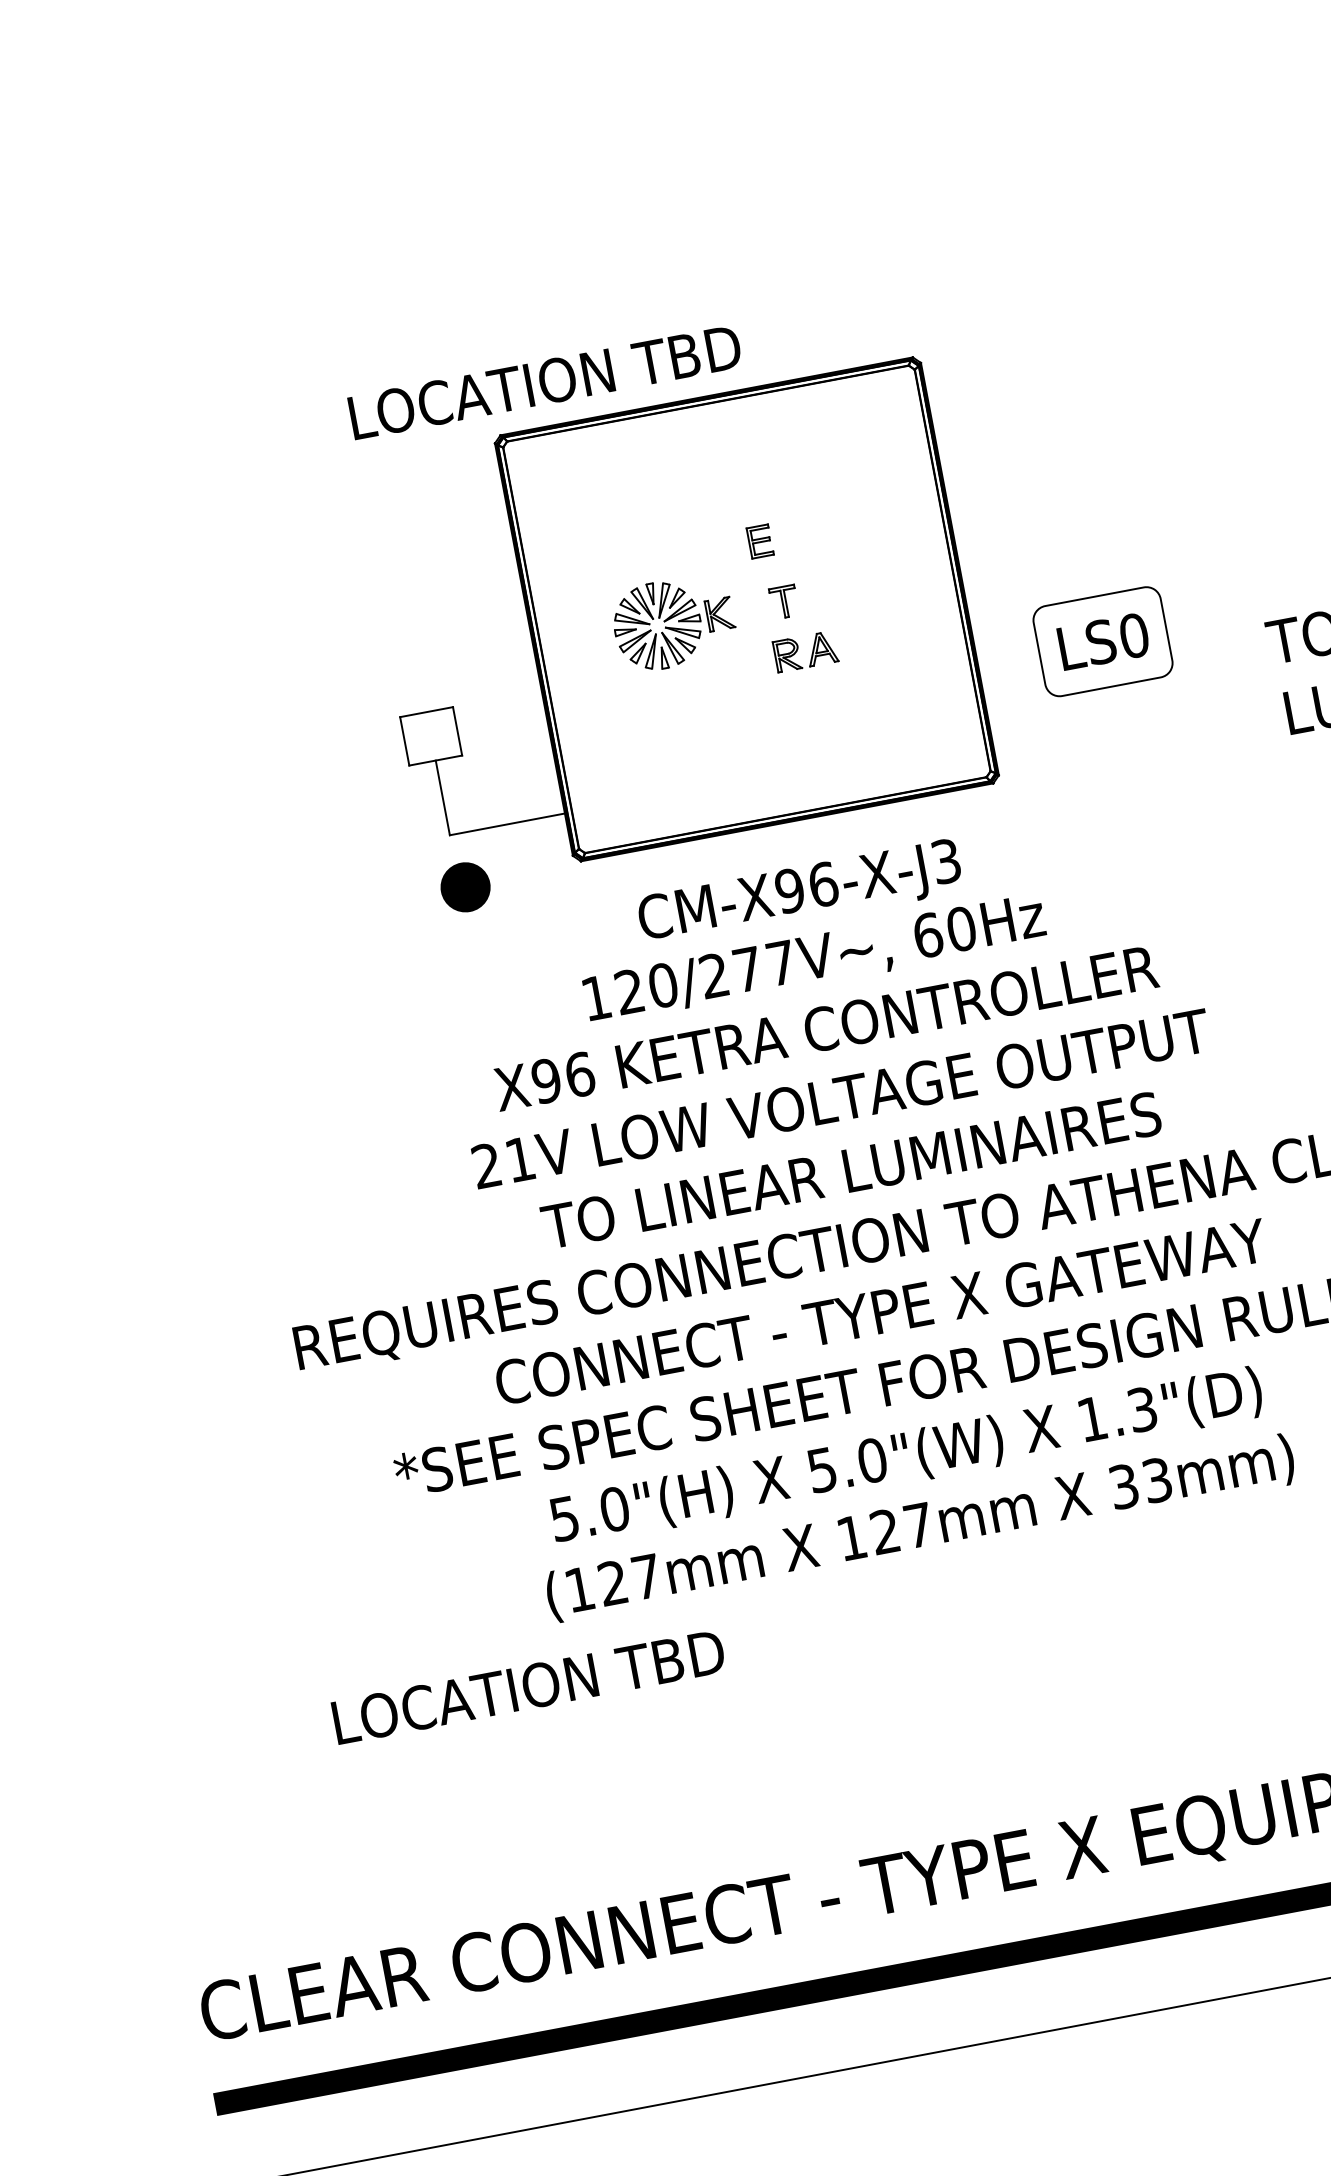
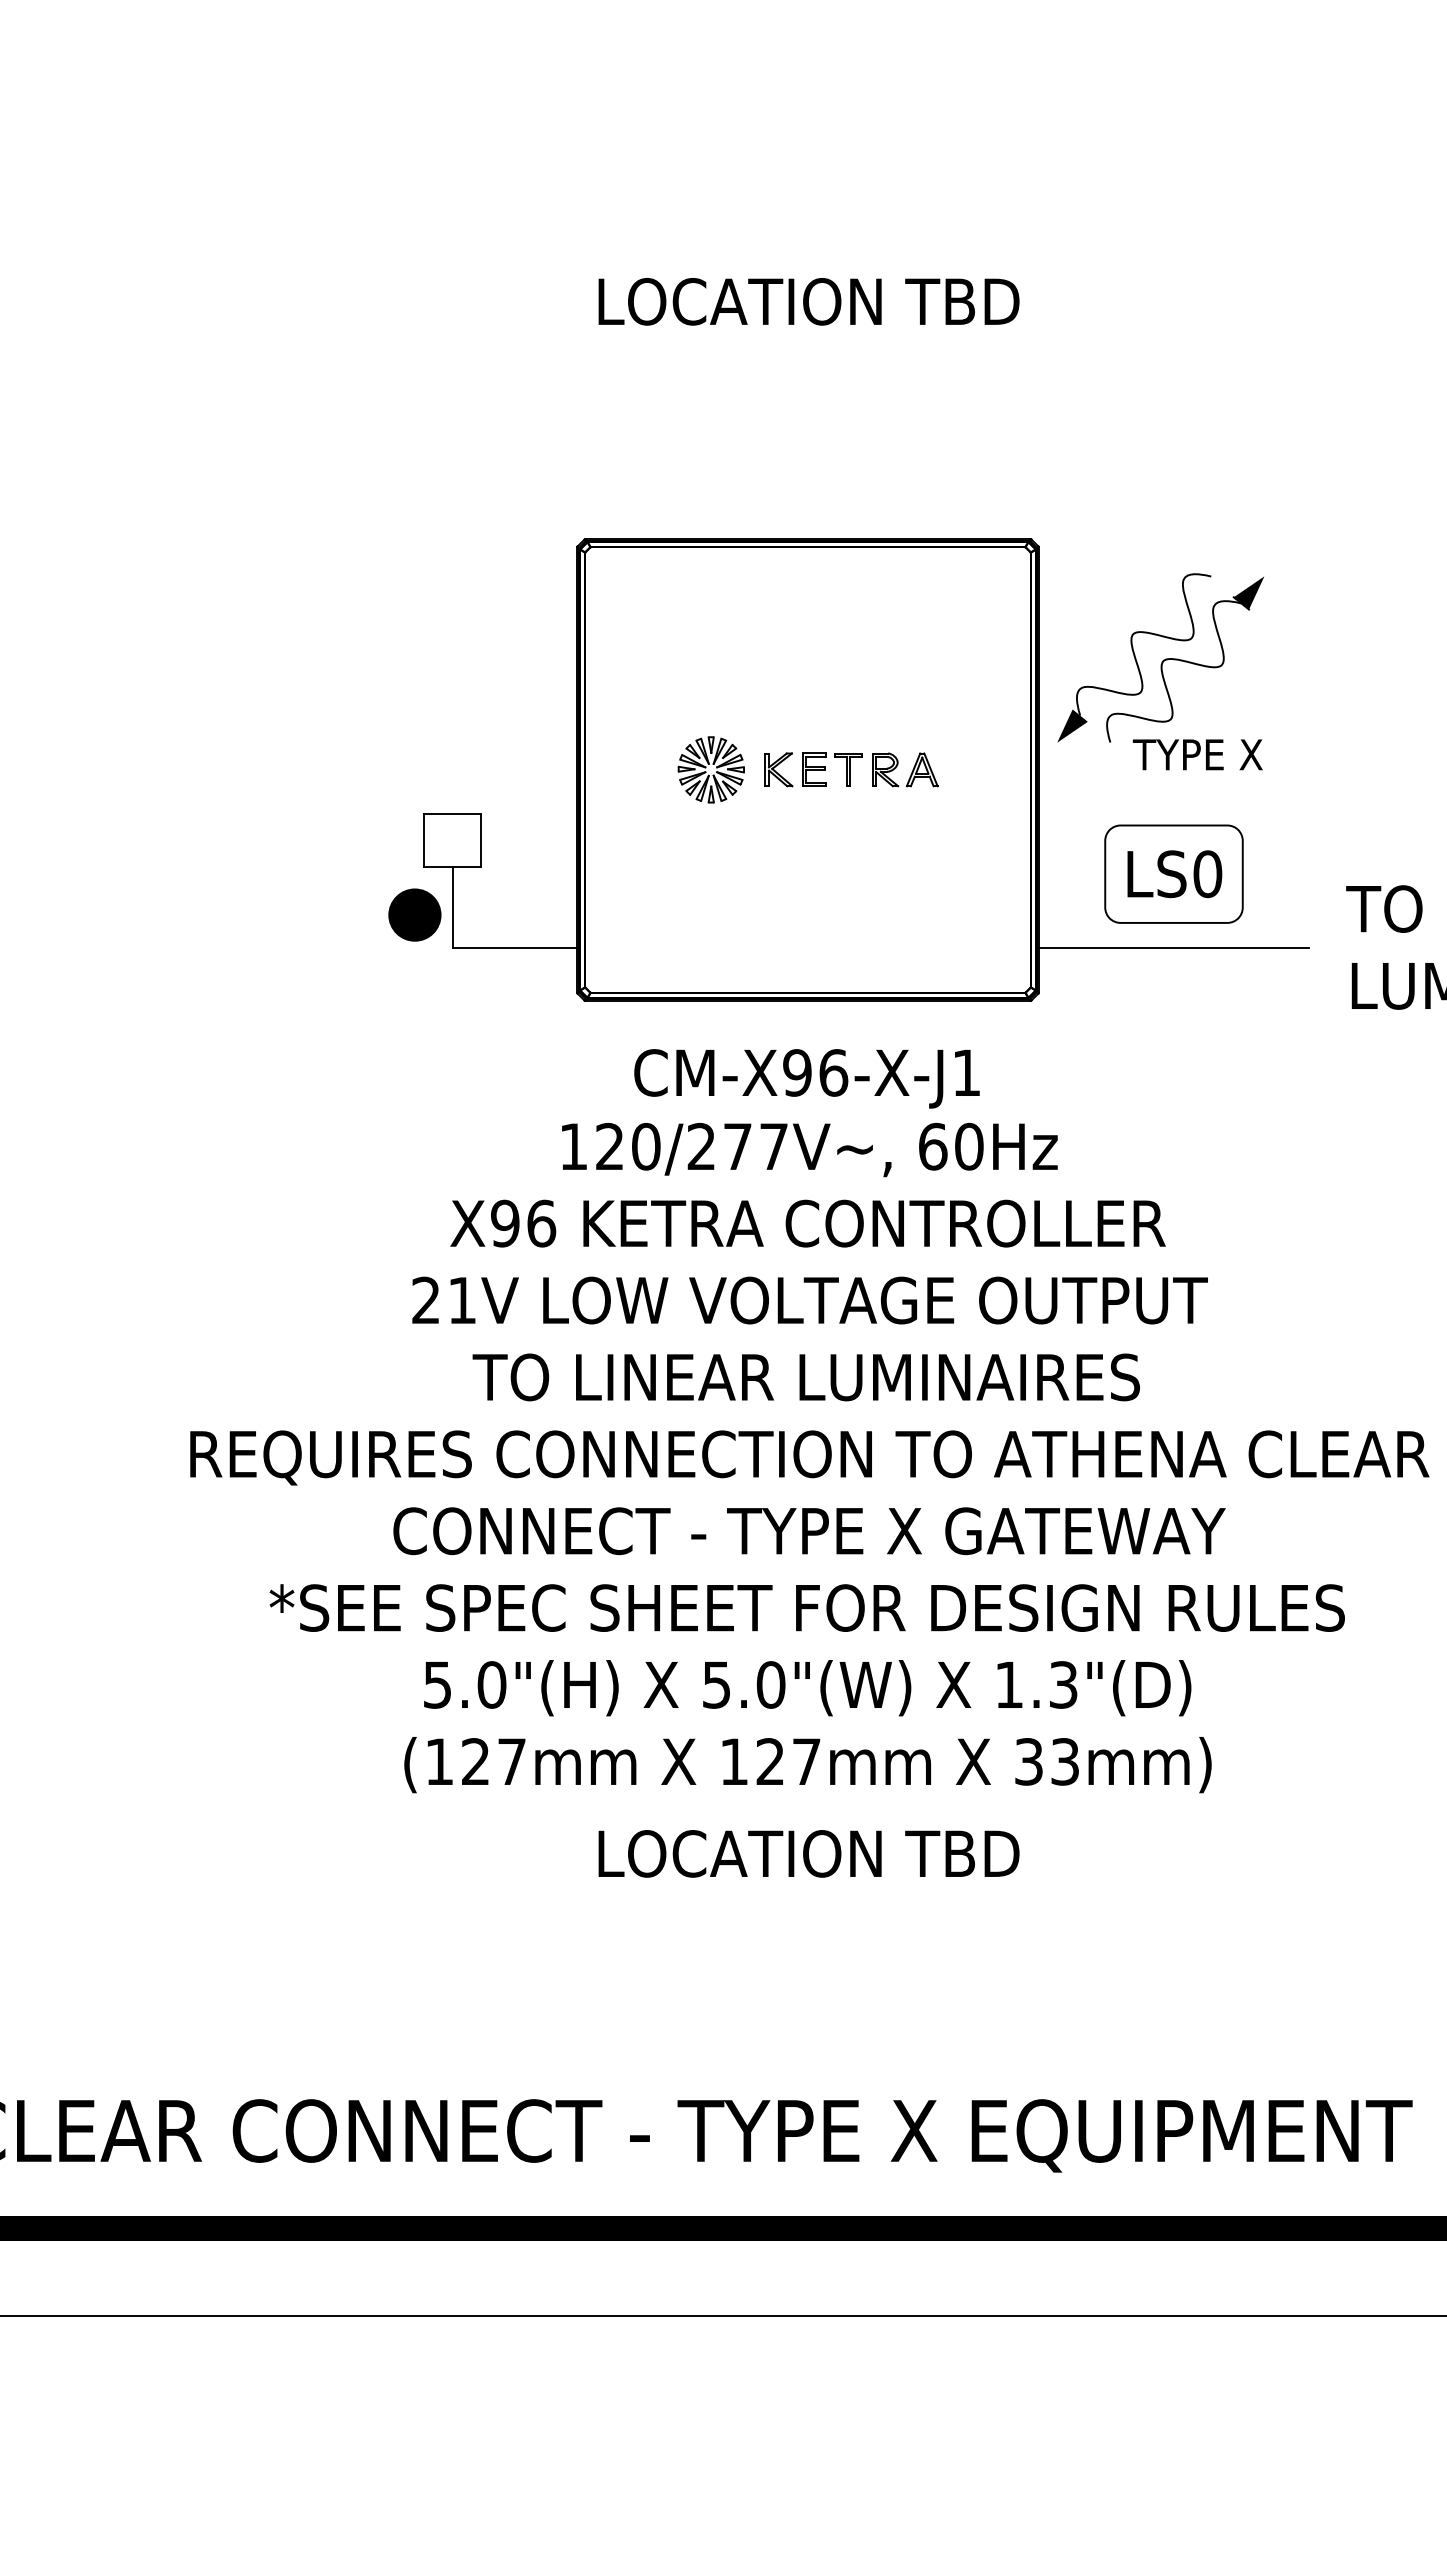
text: (544, 382) -> (808, 301), moved
part: (1055, 456) -> (1160, 671), added
part: (760, 541) -> (814, 769), moved
part: (656, 625) -> (710, 769), size x0.71
part: (811, 652) -> (911, 771), moved
line: (1115, 709) -> (1173, 947), added
text: (946, 861) -> (966, 1072), CM-X96-X-J3 -> CM-X96-X-J1
part: (465, 886) -> (414, 914), moved
text: (528, 1686) -> (808, 1853), moved

